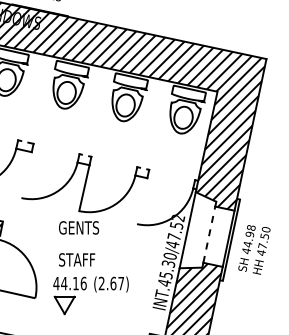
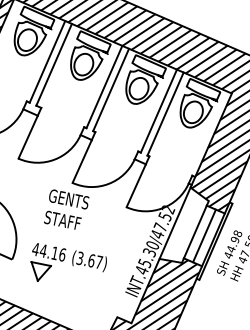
line: (30, 97) -> (47, 61), added
line: (37, 98) -> (54, 64), added
line: (90, 110) -> (103, 86), added
line: (98, 112) -> (111, 90), added
line: (149, 123) -> (158, 111), added
line: (156, 124) -> (165, 113), added
line: (26, 175) -> (28, 137), added
line: (142, 201) -> (136, 186), added
line: (209, 234) -> (195, 231), dashed -> solid
line: (219, 236) -> (204, 235), added
text: (77, 259) -> (63, 220), moved
text: (101, 283) -> (79, 258), (2.67) -> (3.67)

